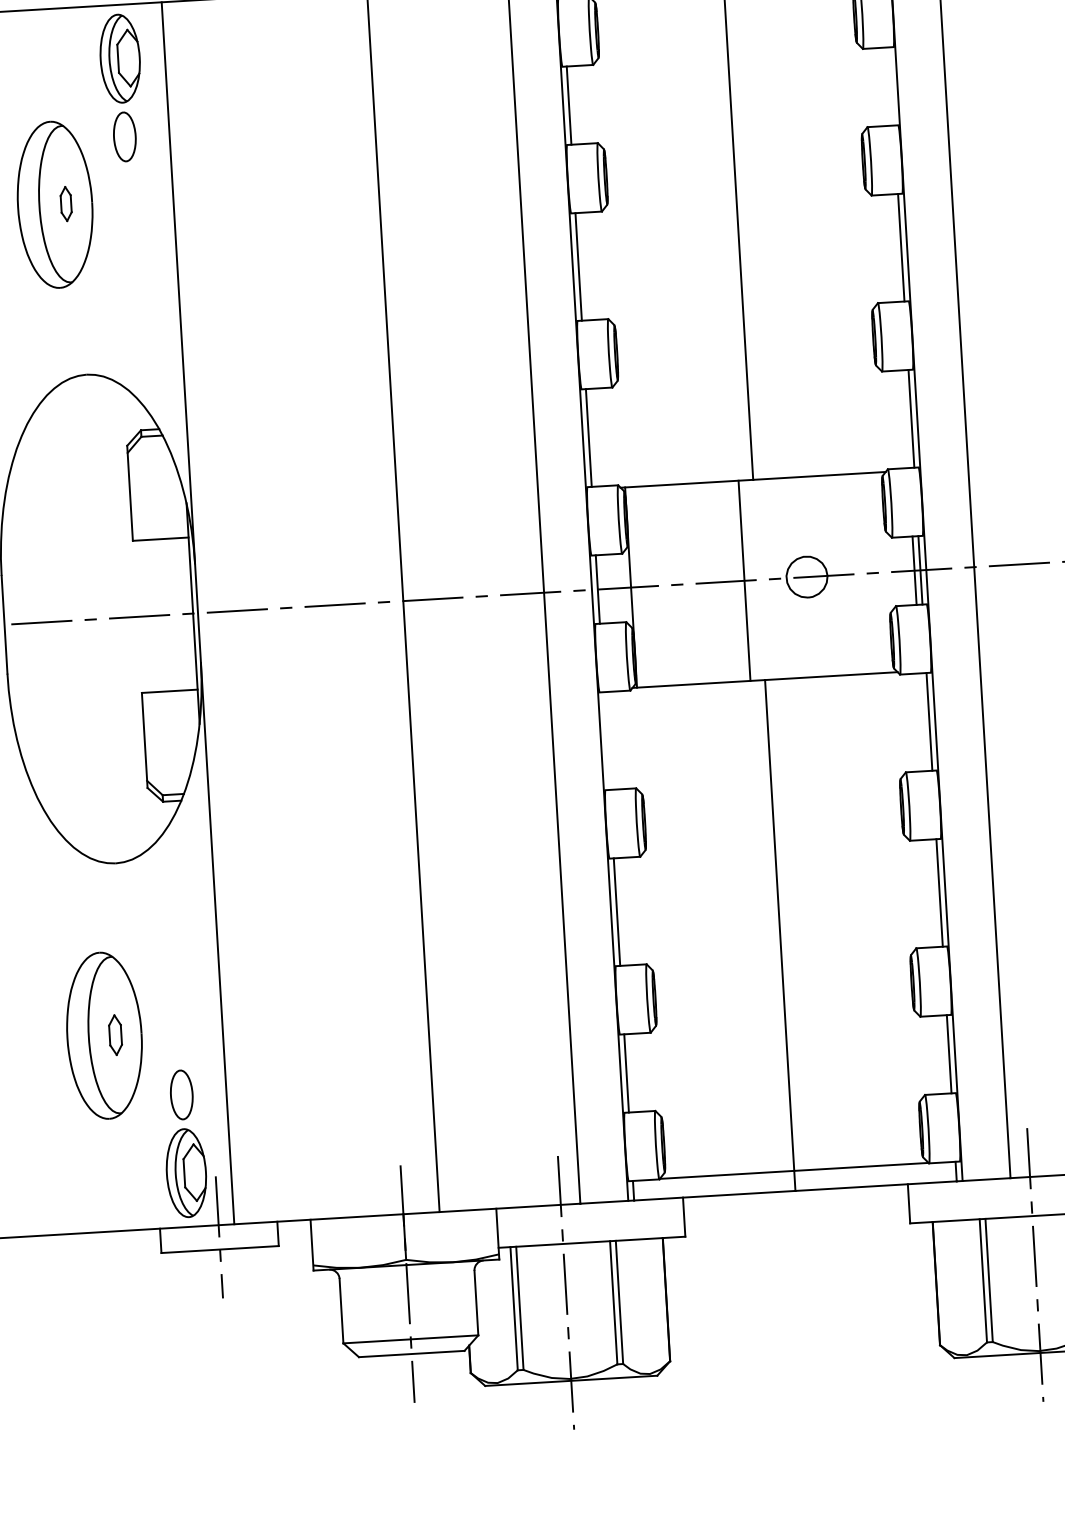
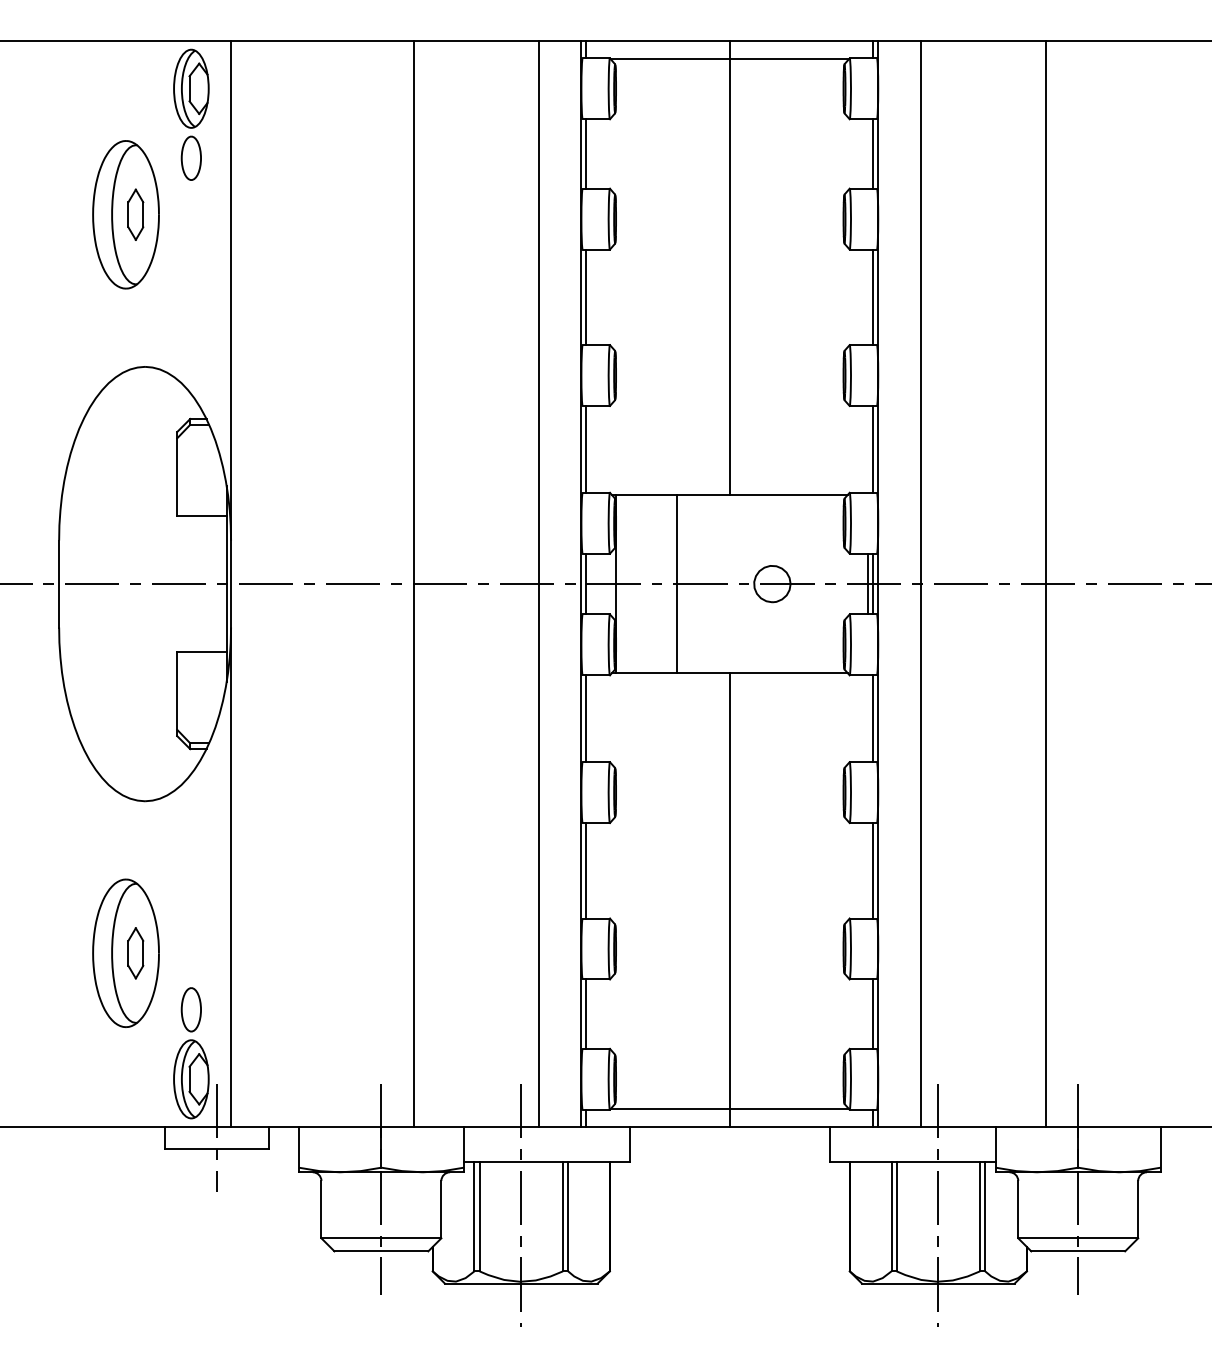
line: (892, 85) -> (873, 153), added
part: (65, 203) -> (135, 214), size x1.67
line: (744, 581) -> (676, 584), moved
line: (606, 740) -> (586, 718), added
part: (115, 1035) -> (135, 953), size x1.43

